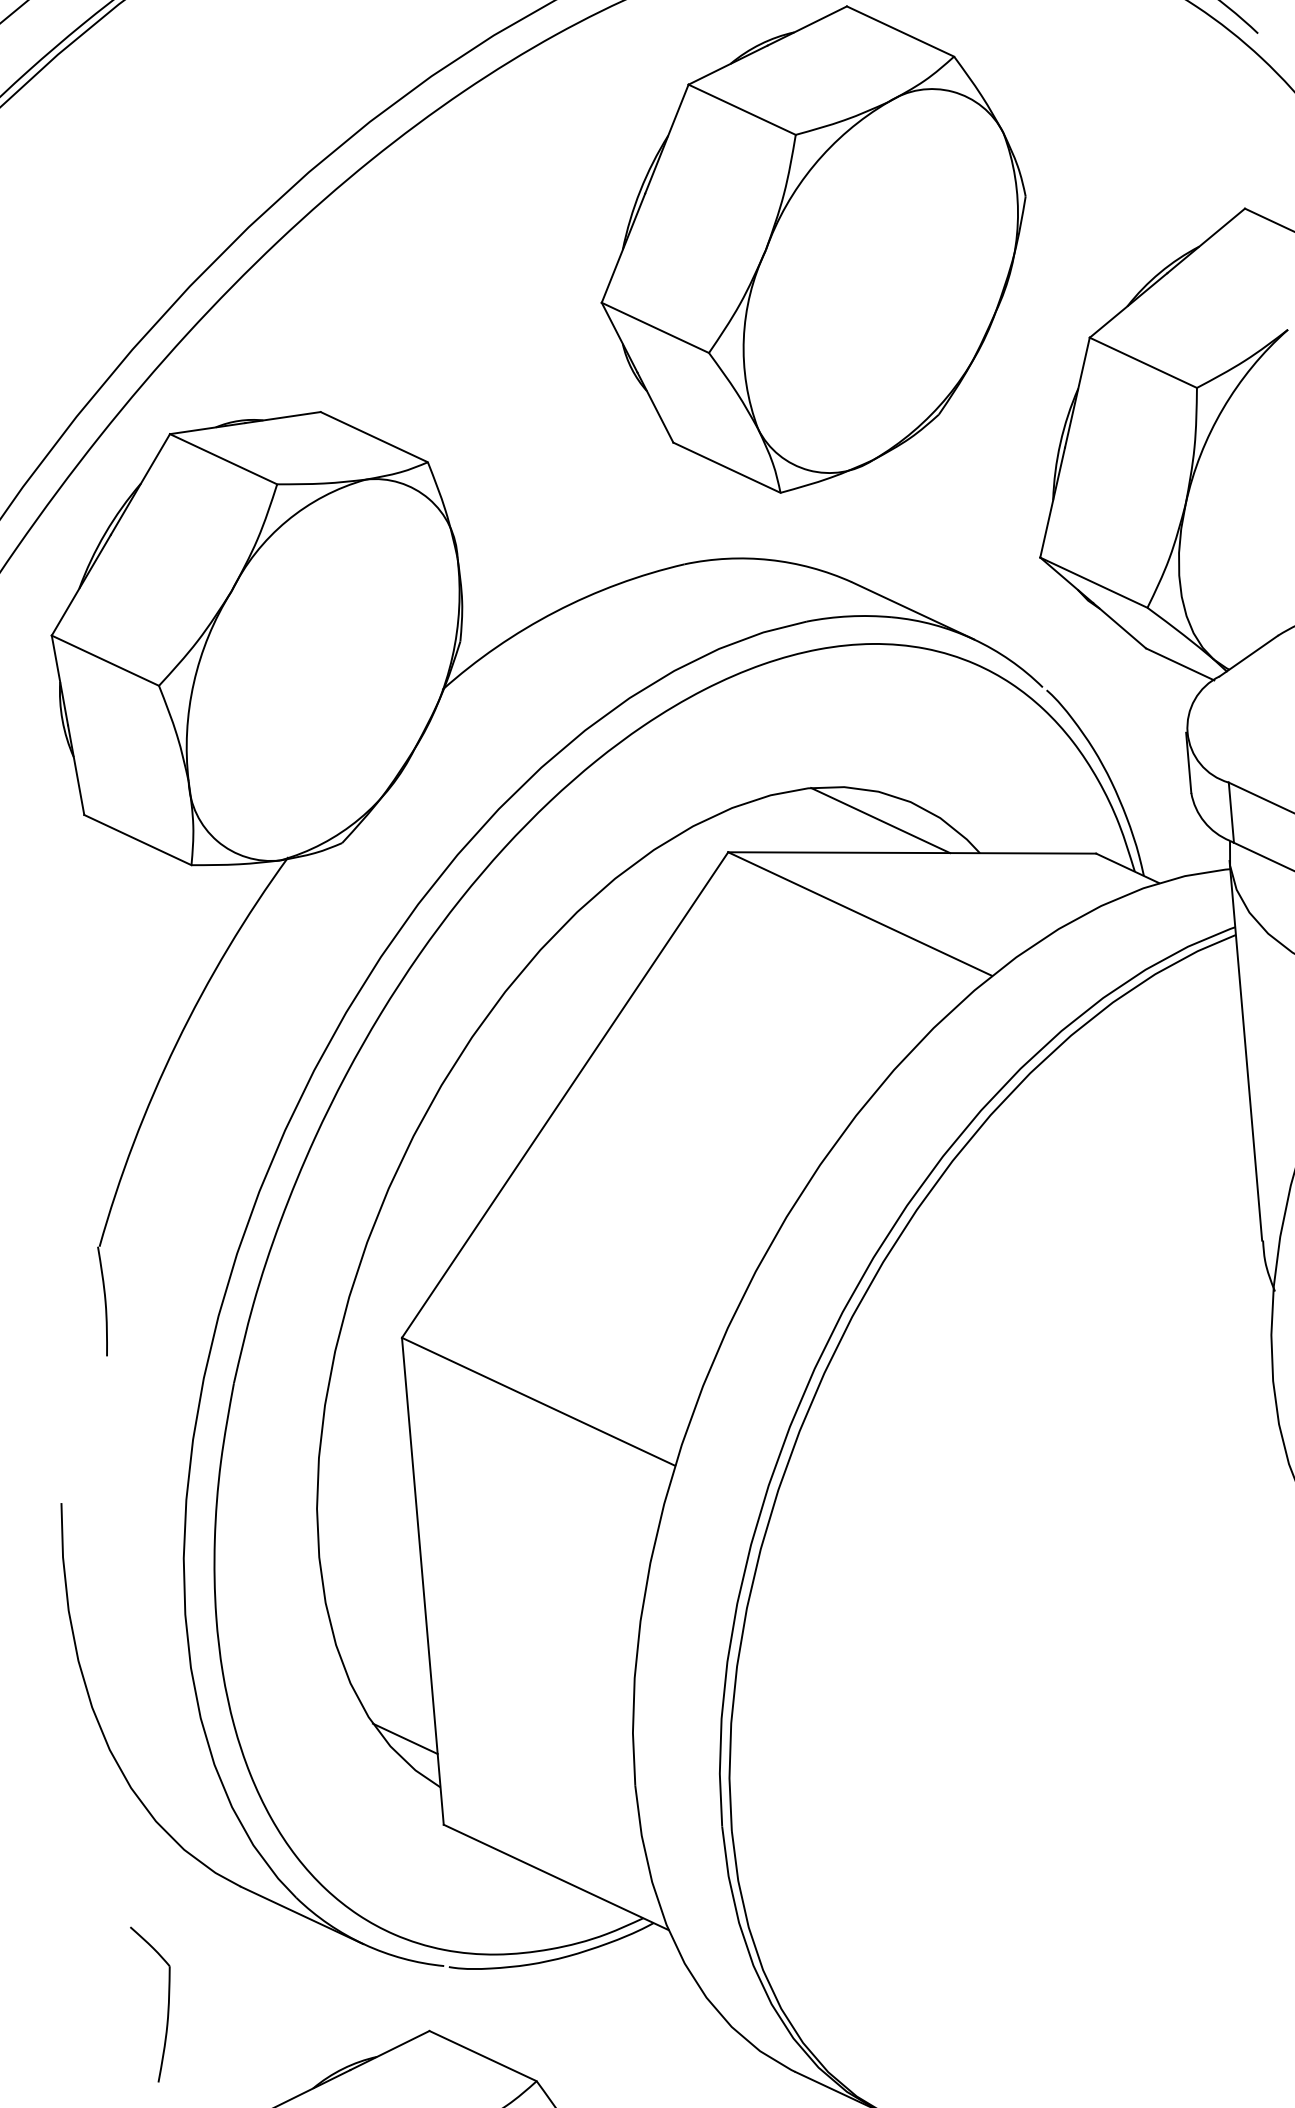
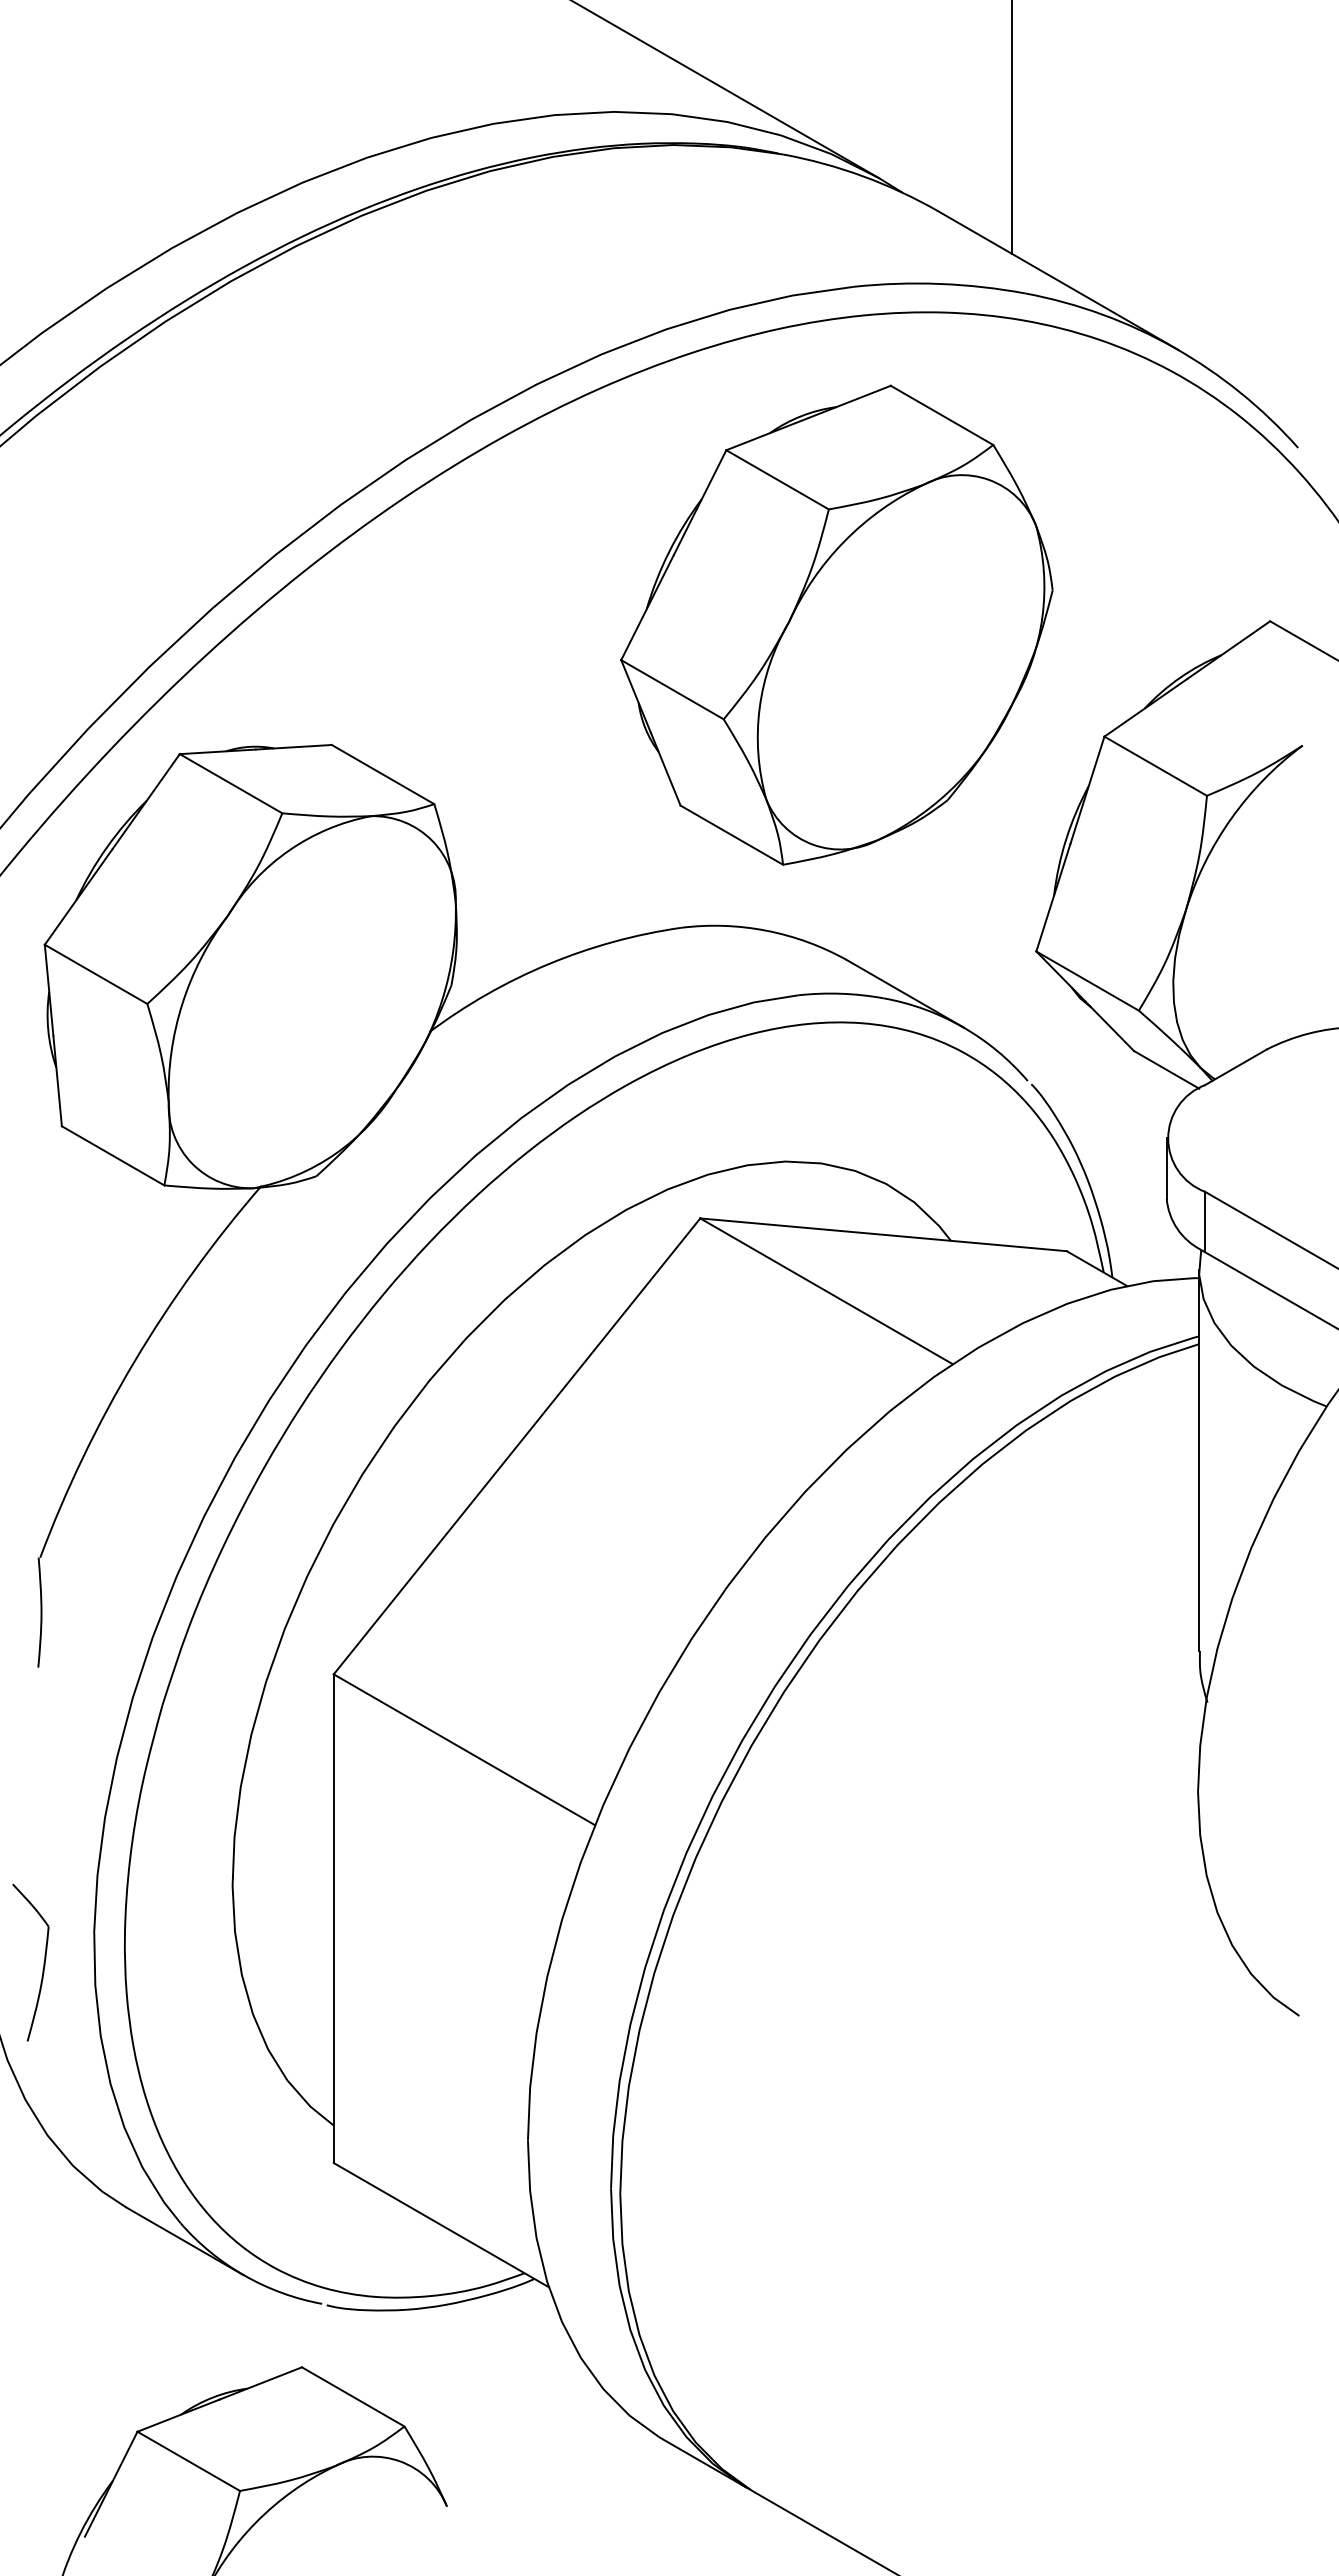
line: (880, 820) -> (854, 1199), removed
line: (405, 1739) -> (302, 2074), removed
part: (167, 2002) -> (43, 1962), moved

